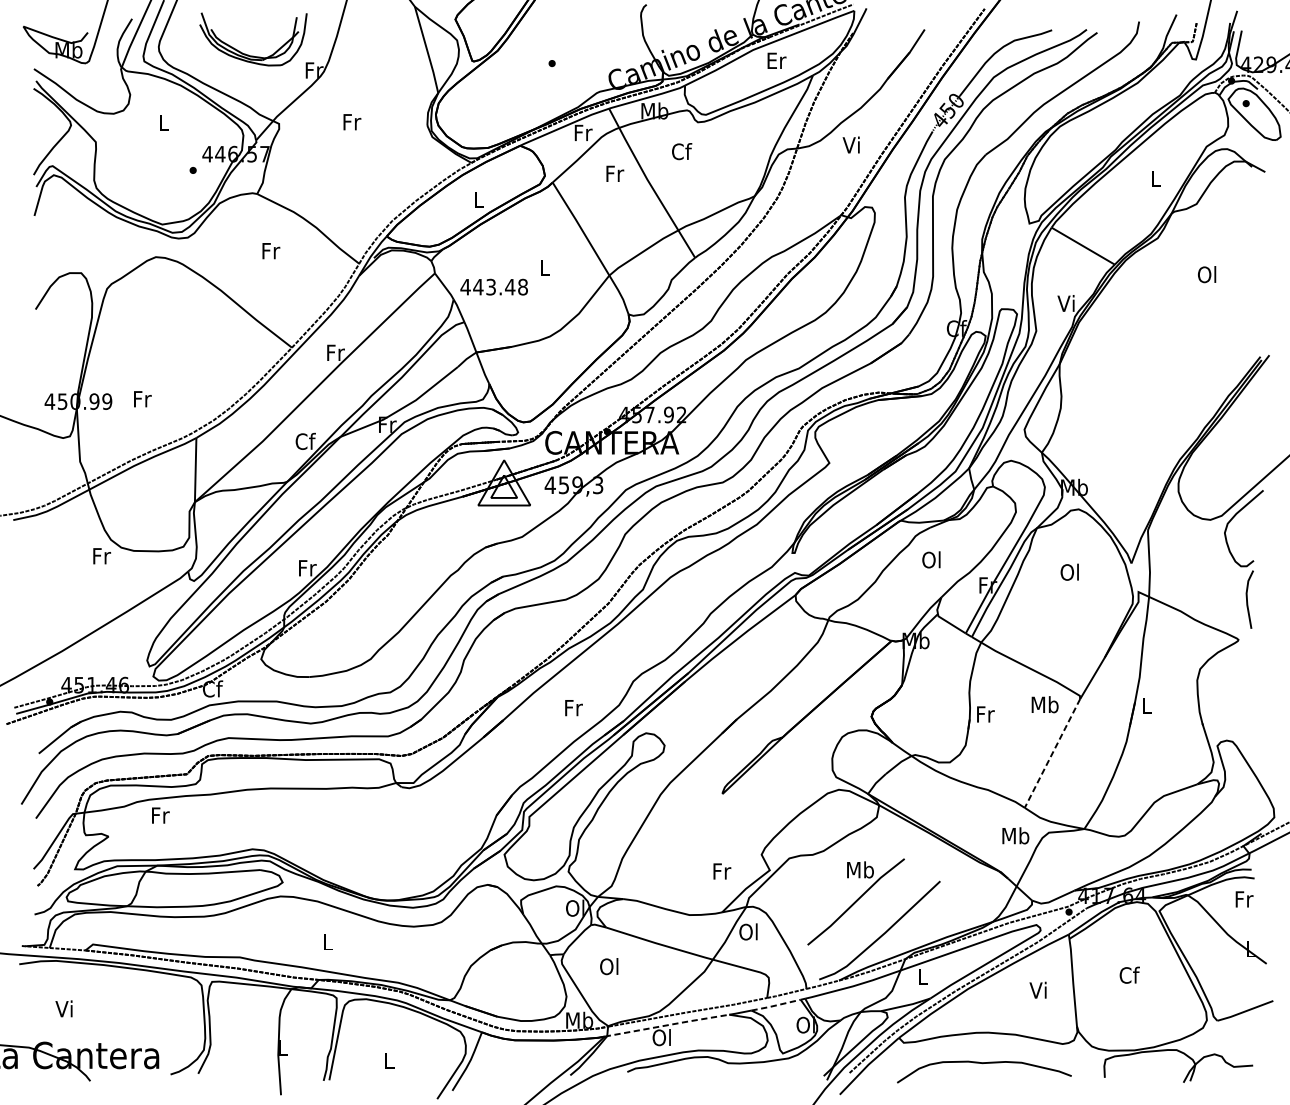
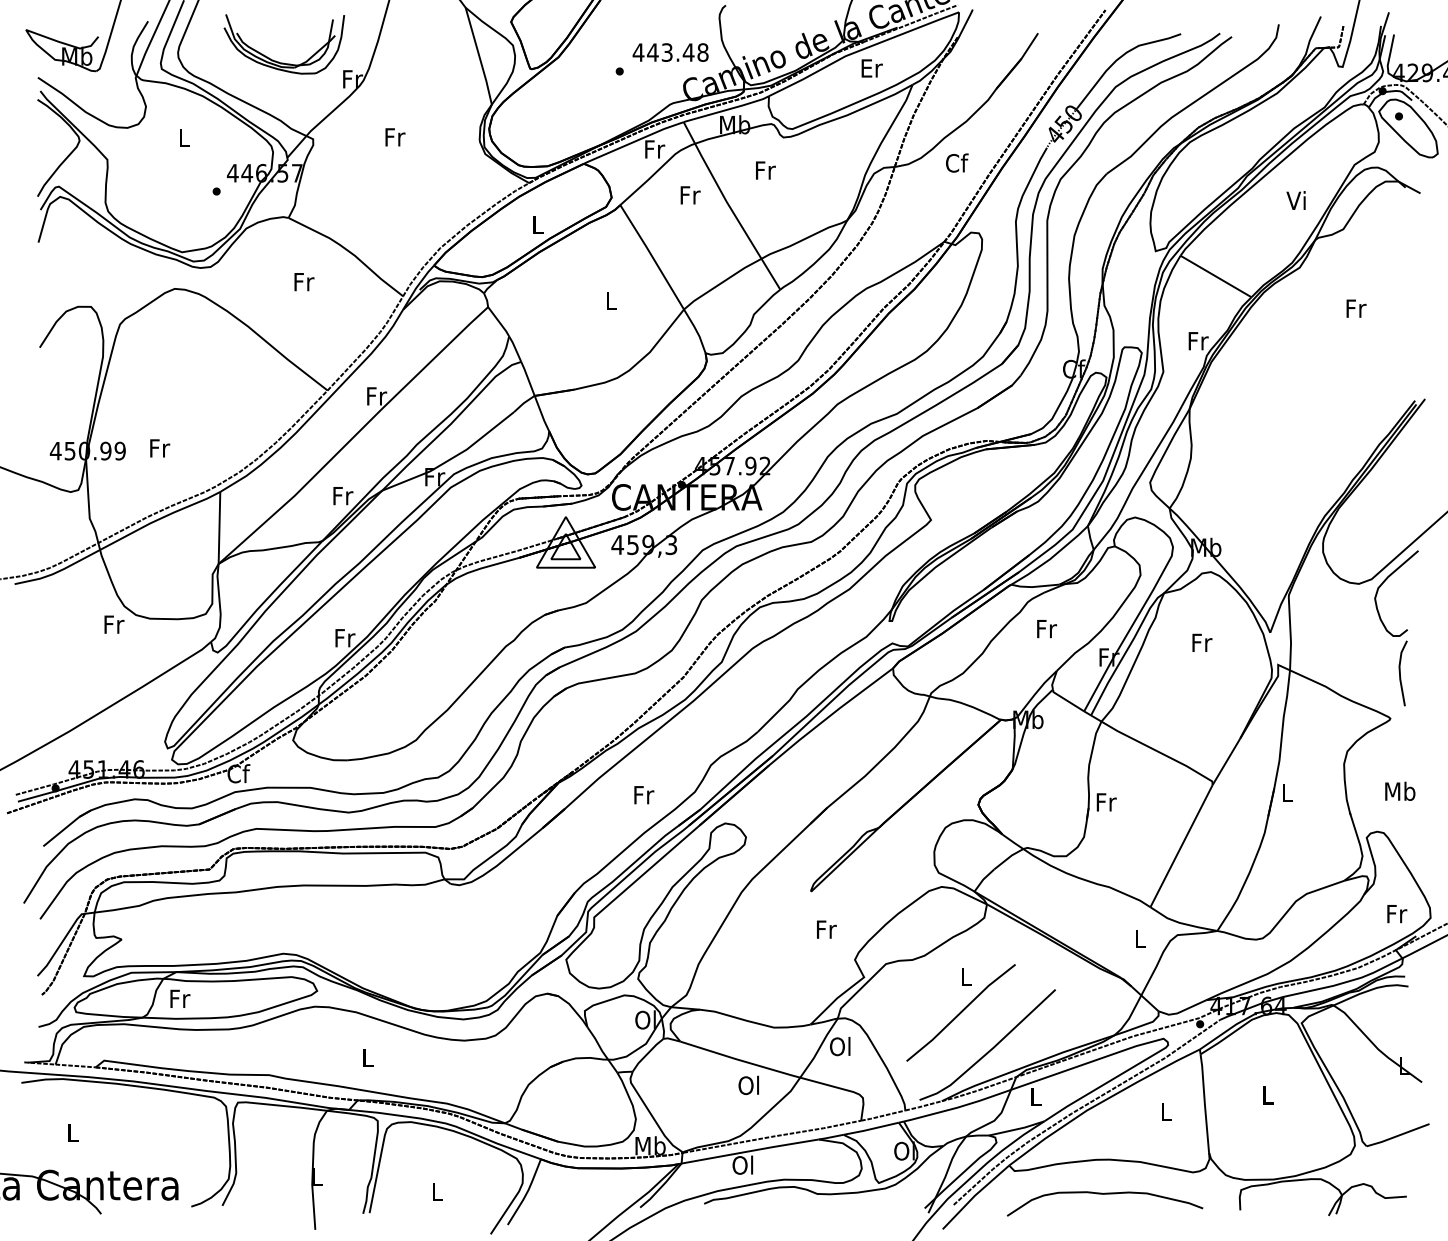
text: (852, 144) -> (957, 162), Vi -> Cf
text: (681, 150) -> (765, 169), Cf -> Fr
text: (1153, 178) -> (1295, 200), L -> Vi
text: (1207, 274) -> (1355, 308), Ol -> Fr
text: (494, 287) -> (670, 52), moved
text: (1066, 303) -> (1197, 340), Vi -> Fr
text: (305, 441) -> (342, 495), Cf -> Fr
text: (932, 559) -> (1046, 628), Ol -> Fr
text: (1070, 572) -> (1201, 642), Ol -> Fr
text: (1045, 703) -> (1400, 790), moved
line: (1052, 752) -> (1181, 845), dashed -> solid
text: (160, 815) -> (180, 998), moved
text: (1015, 835) -> (1140, 938), Mb -> L
text: (860, 869) -> (966, 976), Mb -> L
text: (722, 871) -> (826, 929), moved
text: (1244, 899) -> (1397, 914), moved
text: (608, 965) -> (748, 1084), moved
text: (1129, 974) -> (1268, 1094), Cf -> L
text: (1037, 989) -> (1164, 1111), Vi -> L
line: (775, 1005) -> (870, 1129), dashed -> solid
text: (63, 1008) -> (71, 1132), Vi -> L
line: (667, 1025) -> (749, 1151), dashed -> solid

